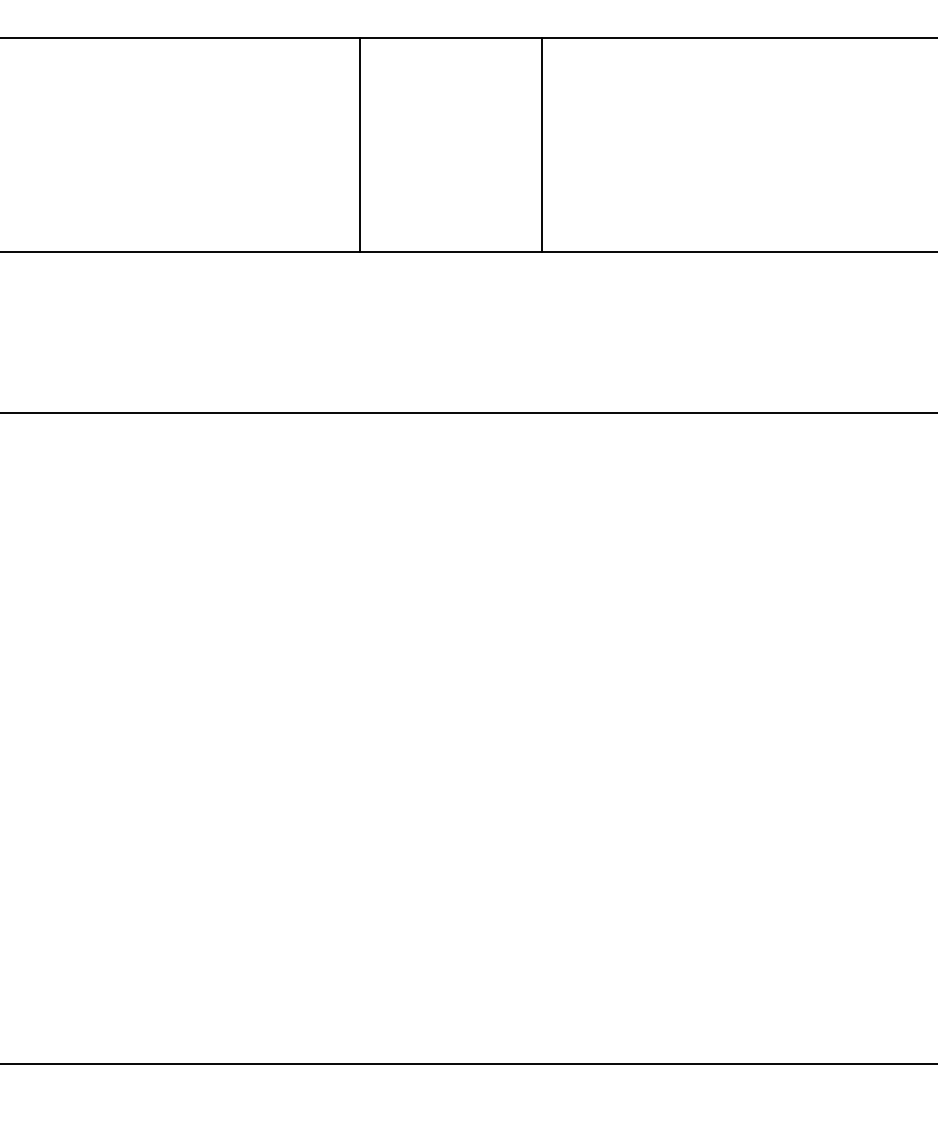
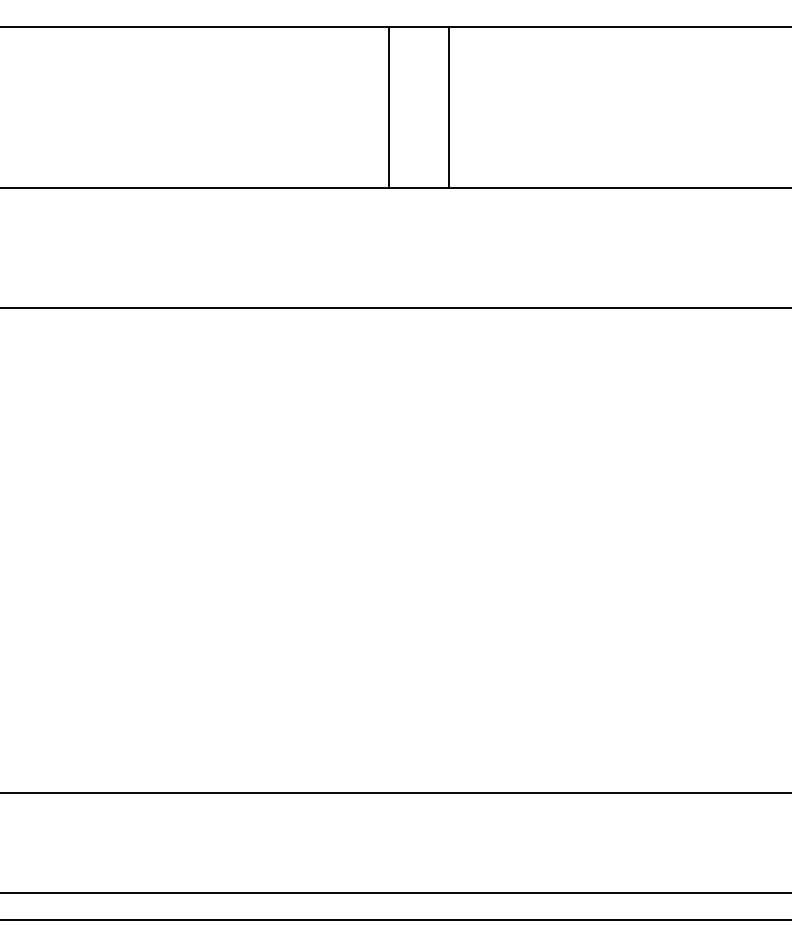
line: (359, 144) -> (388, 107), moved
line: (541, 144) -> (448, 107), moved

